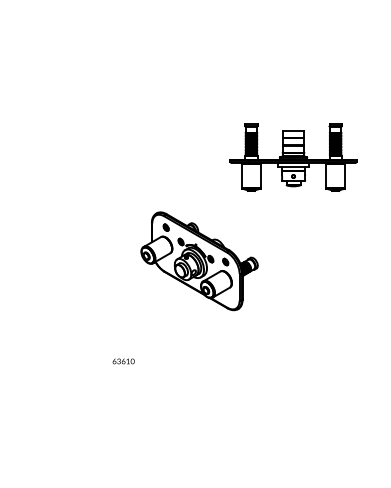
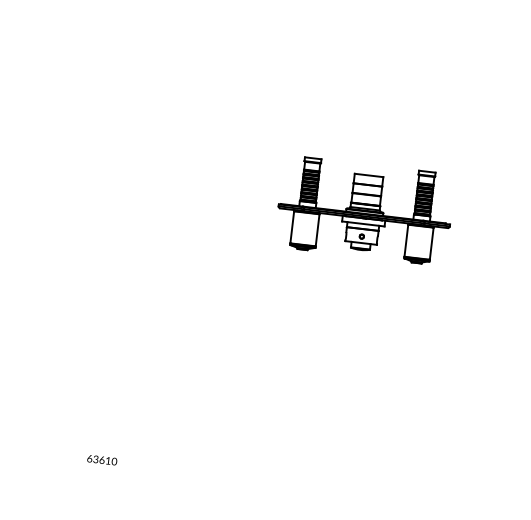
part: (199, 261) -> (220, 336), removed

